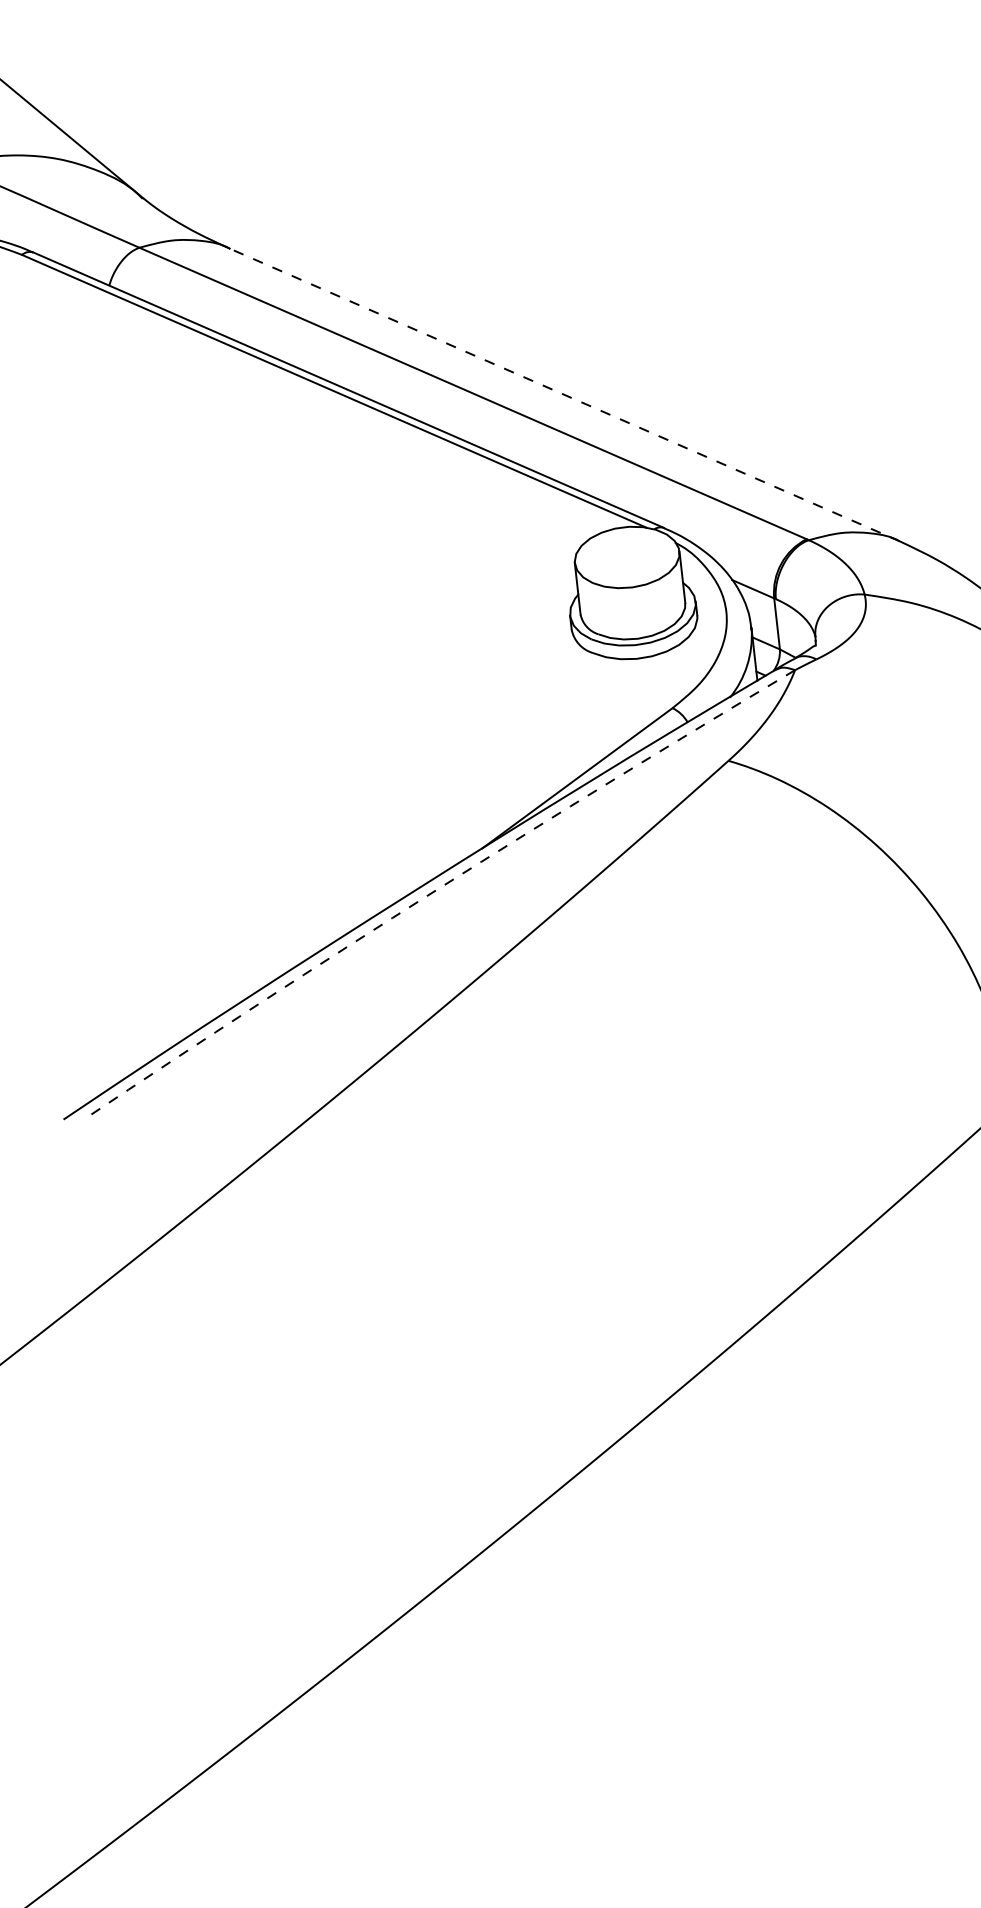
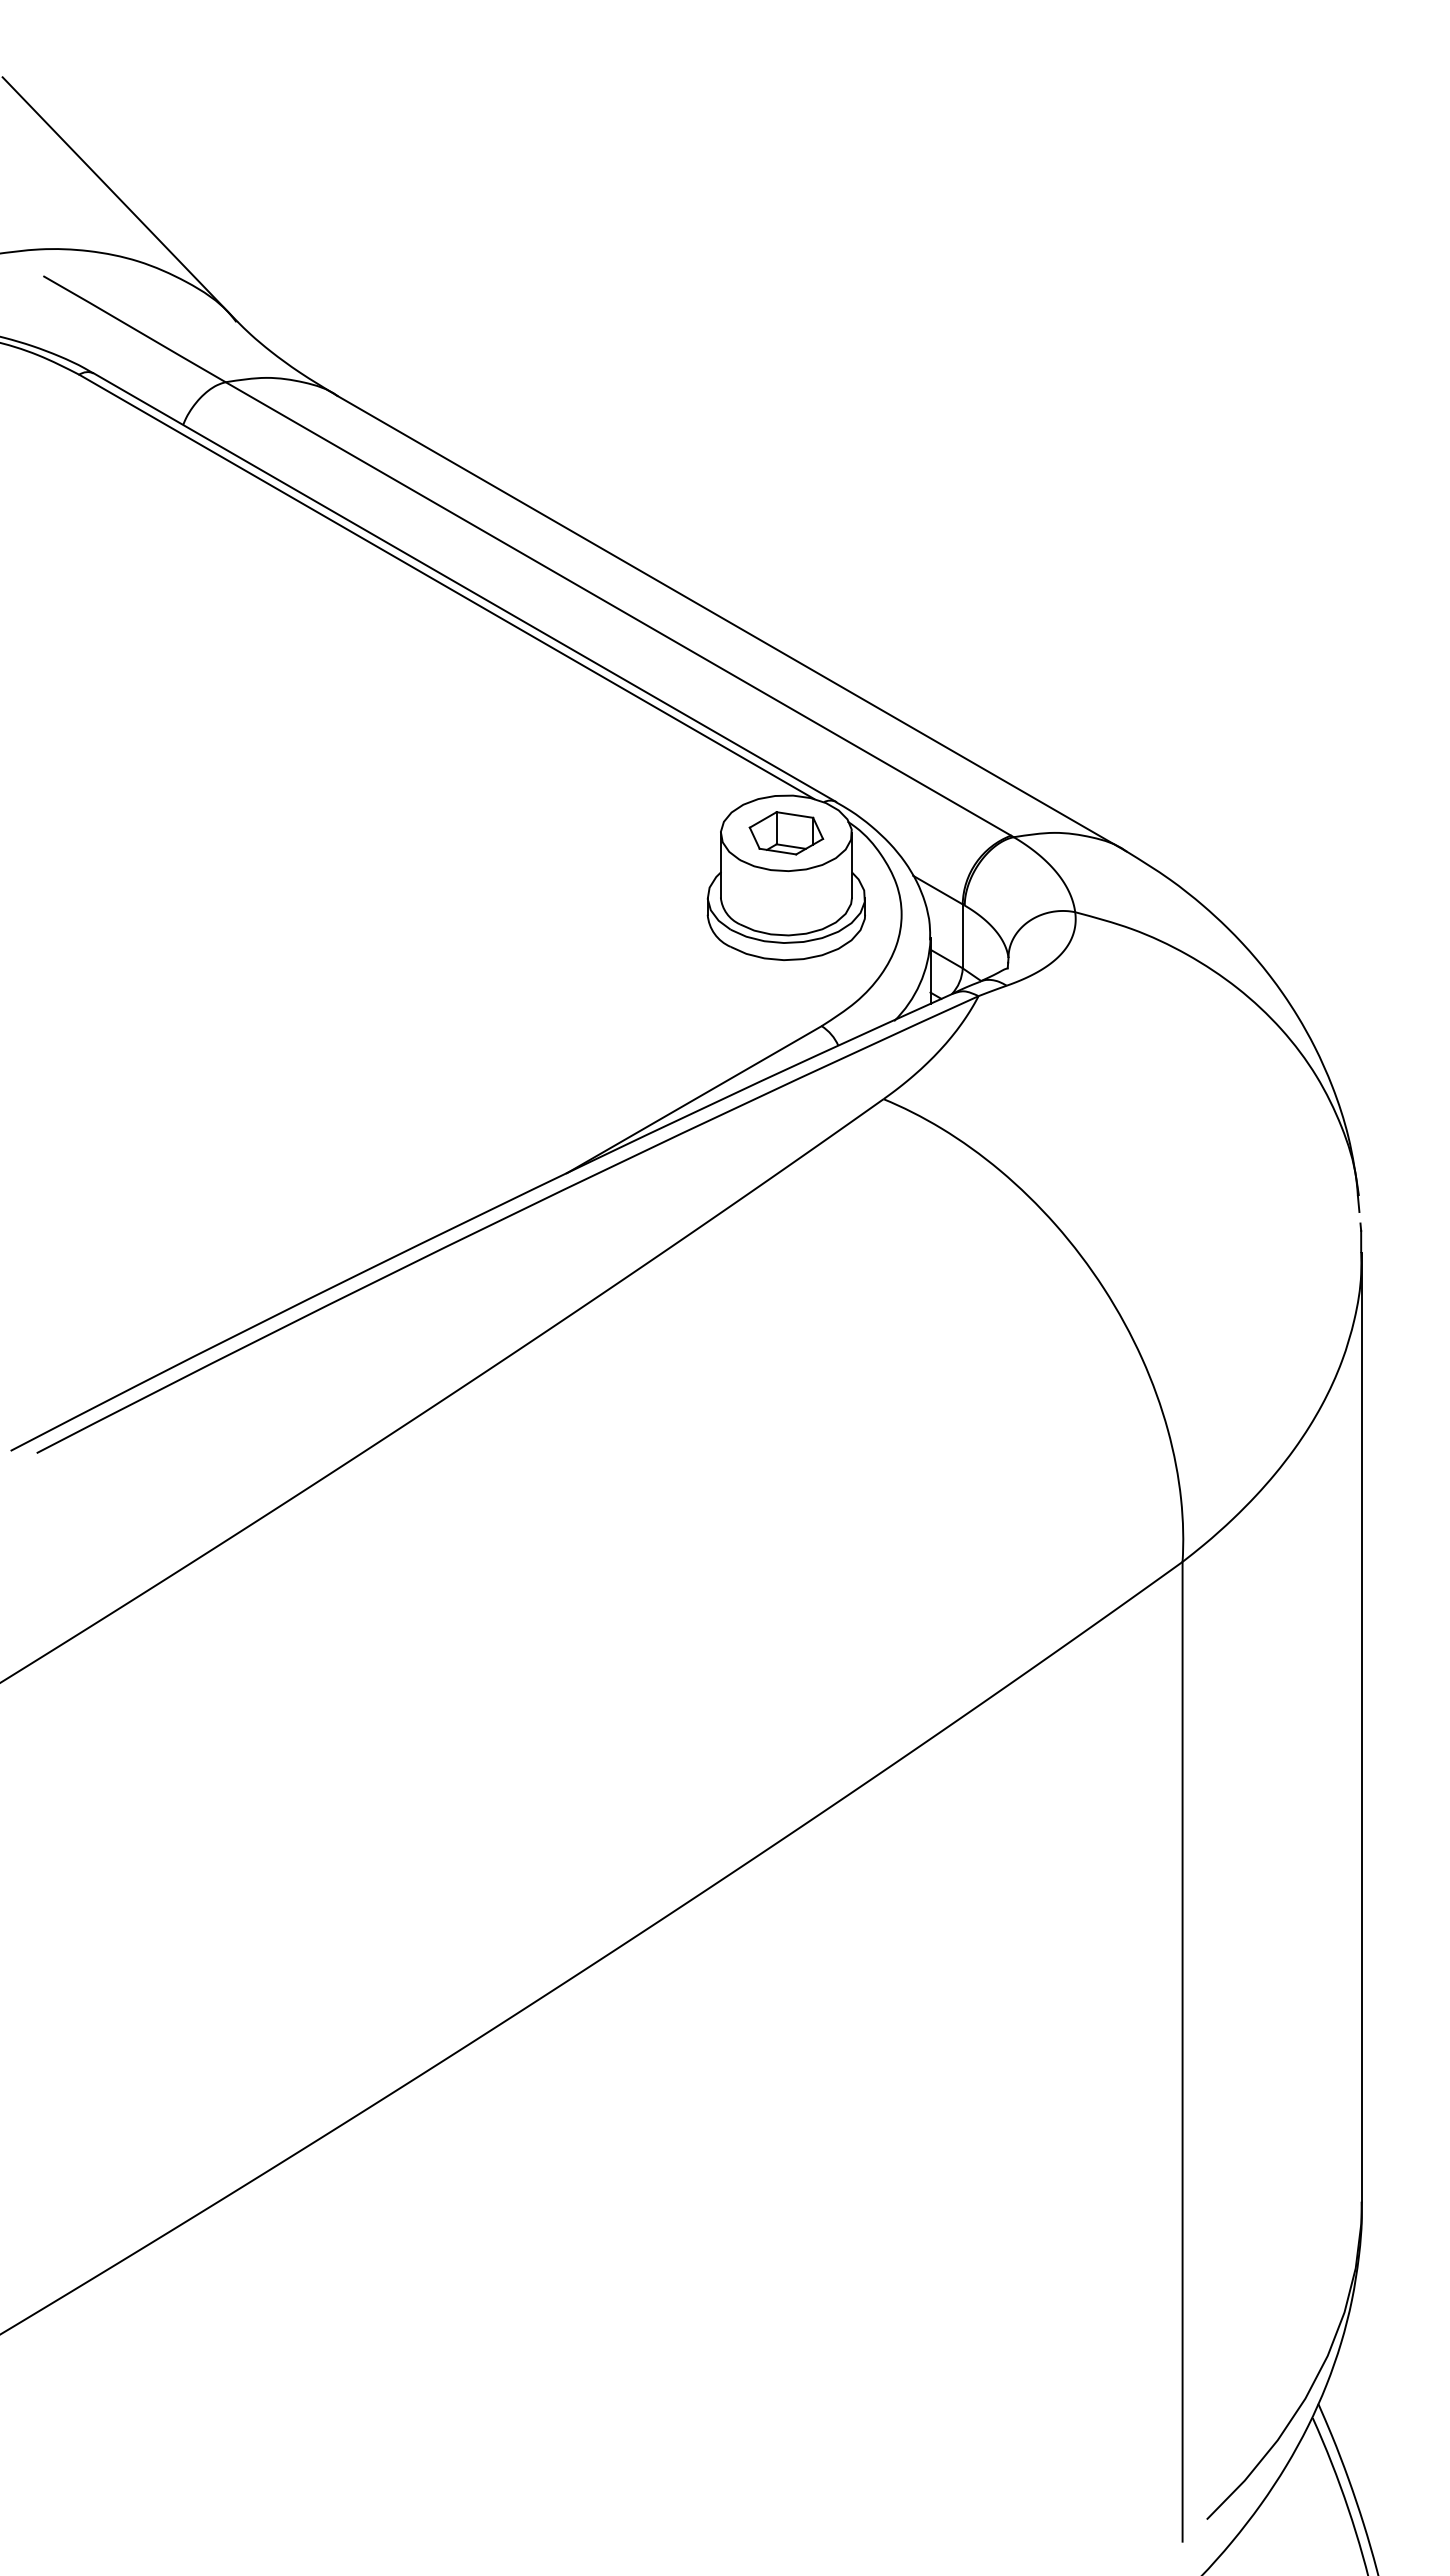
line: (564, 394) -> (731, 623), dashed -> solid
part: (627, 557) -> (786, 833), added
arc: (436, 889) -> (504, 1218), dashed -> solid

